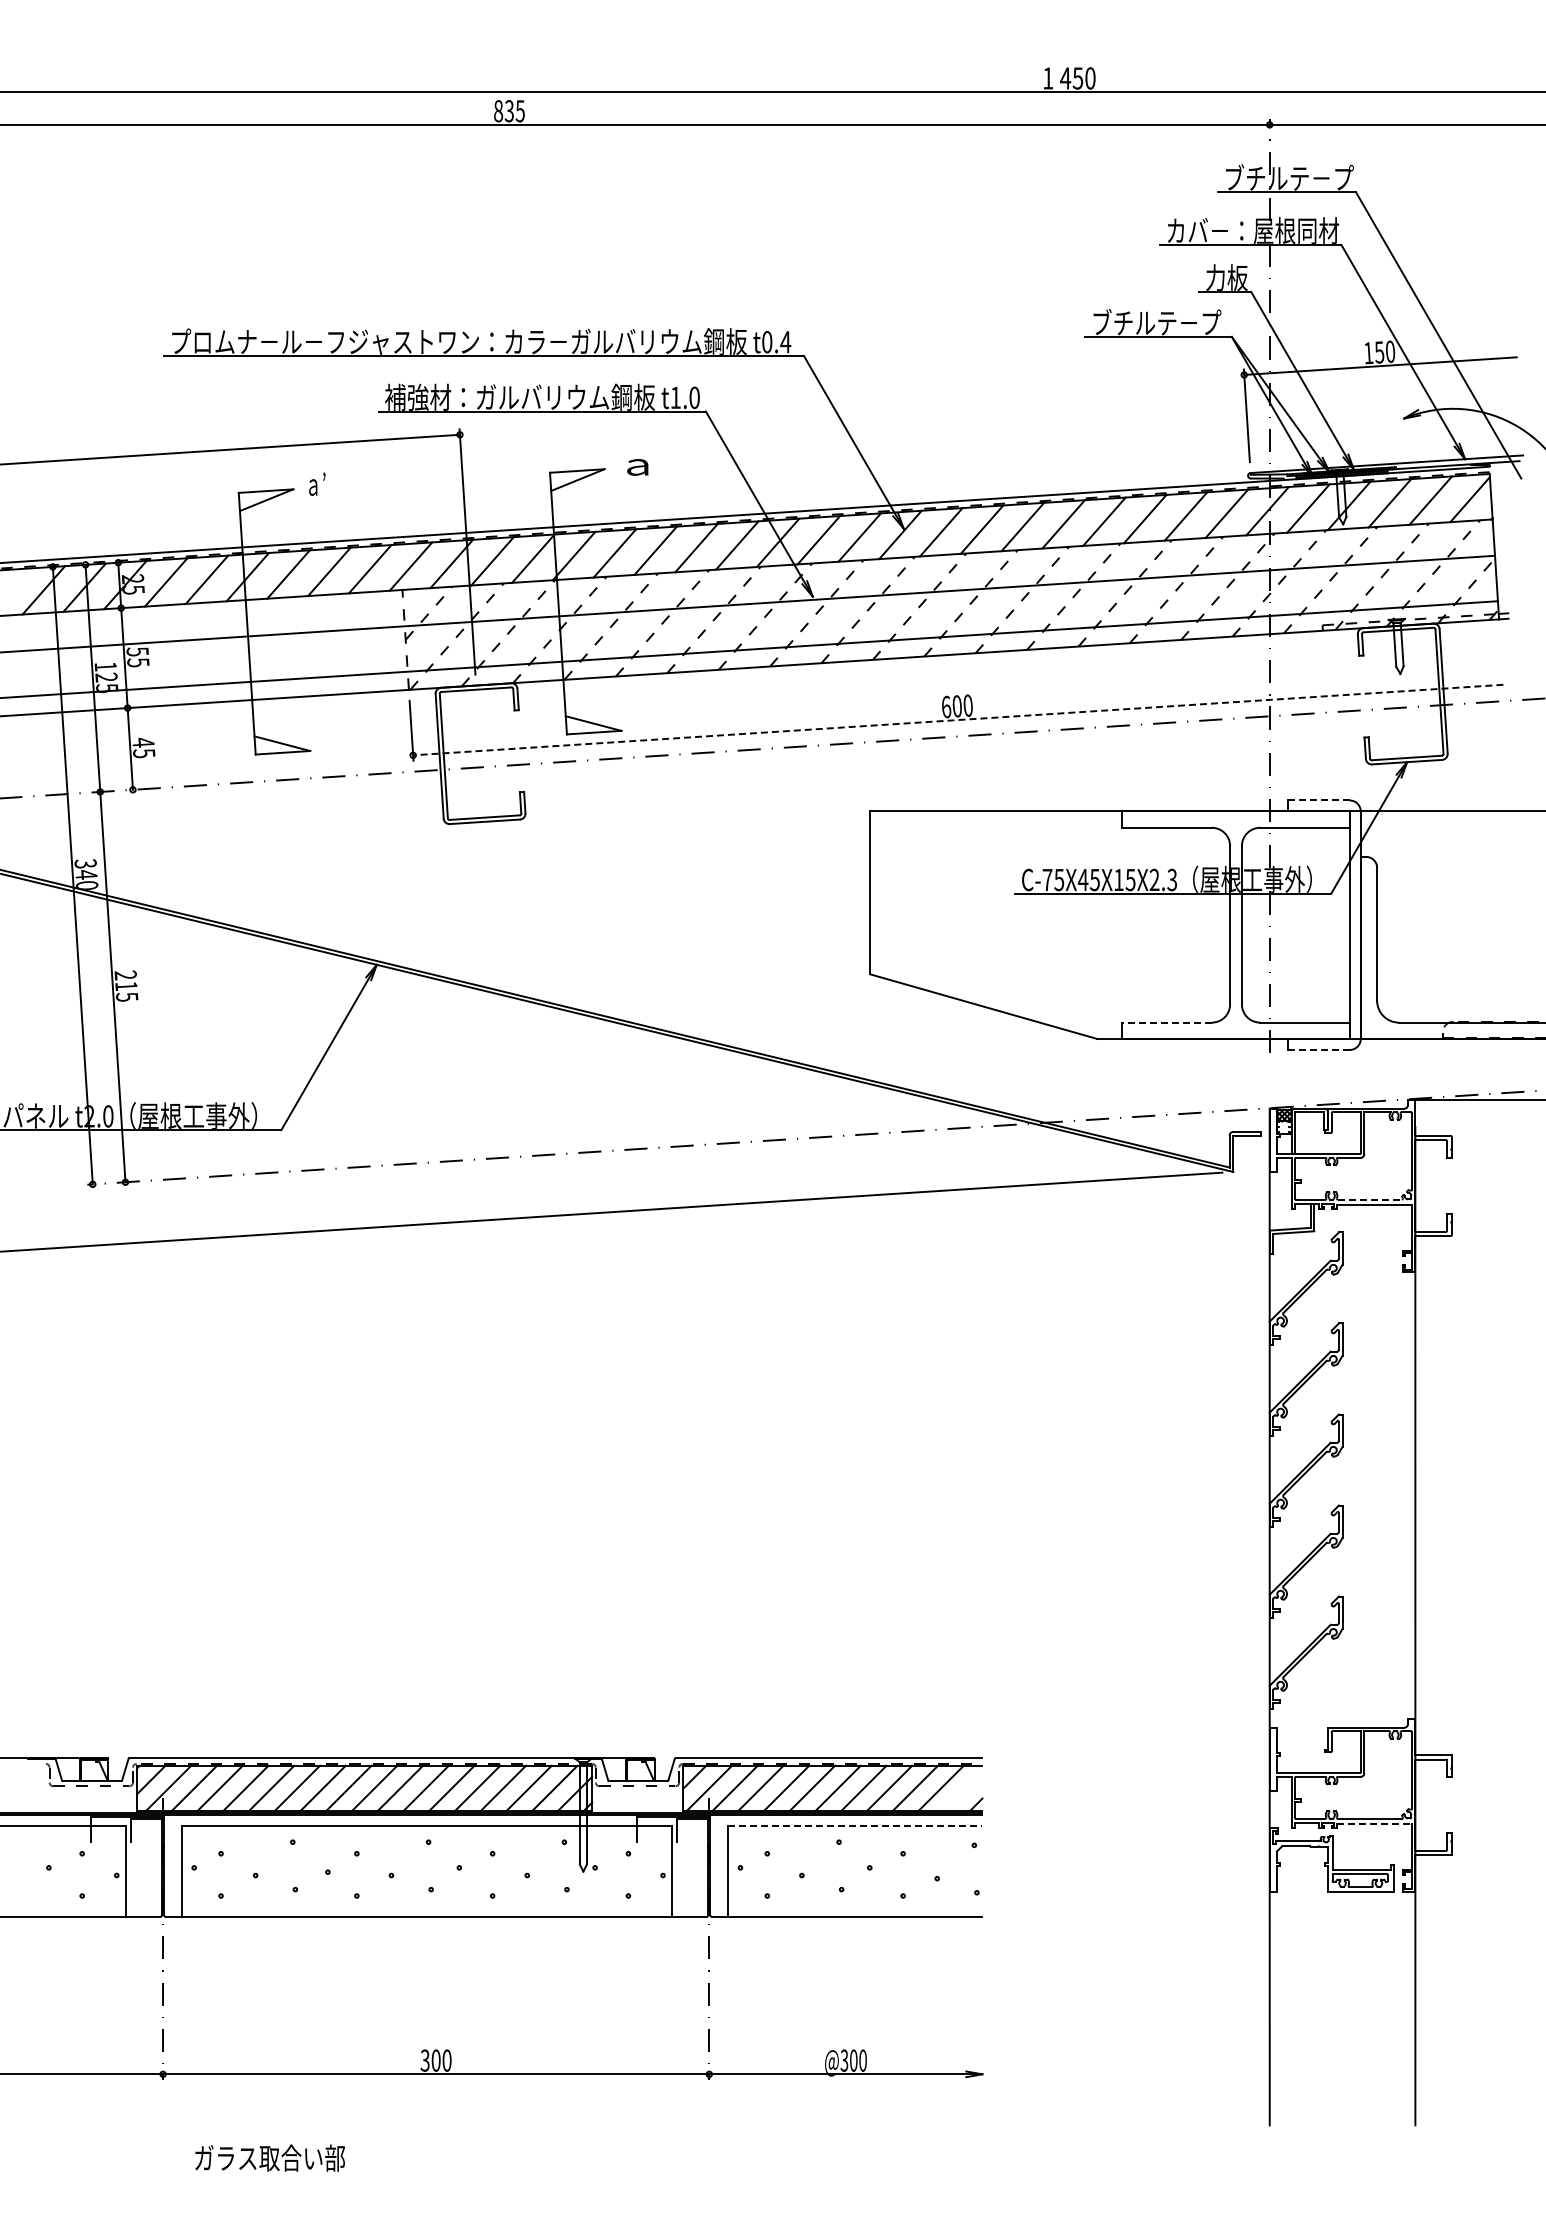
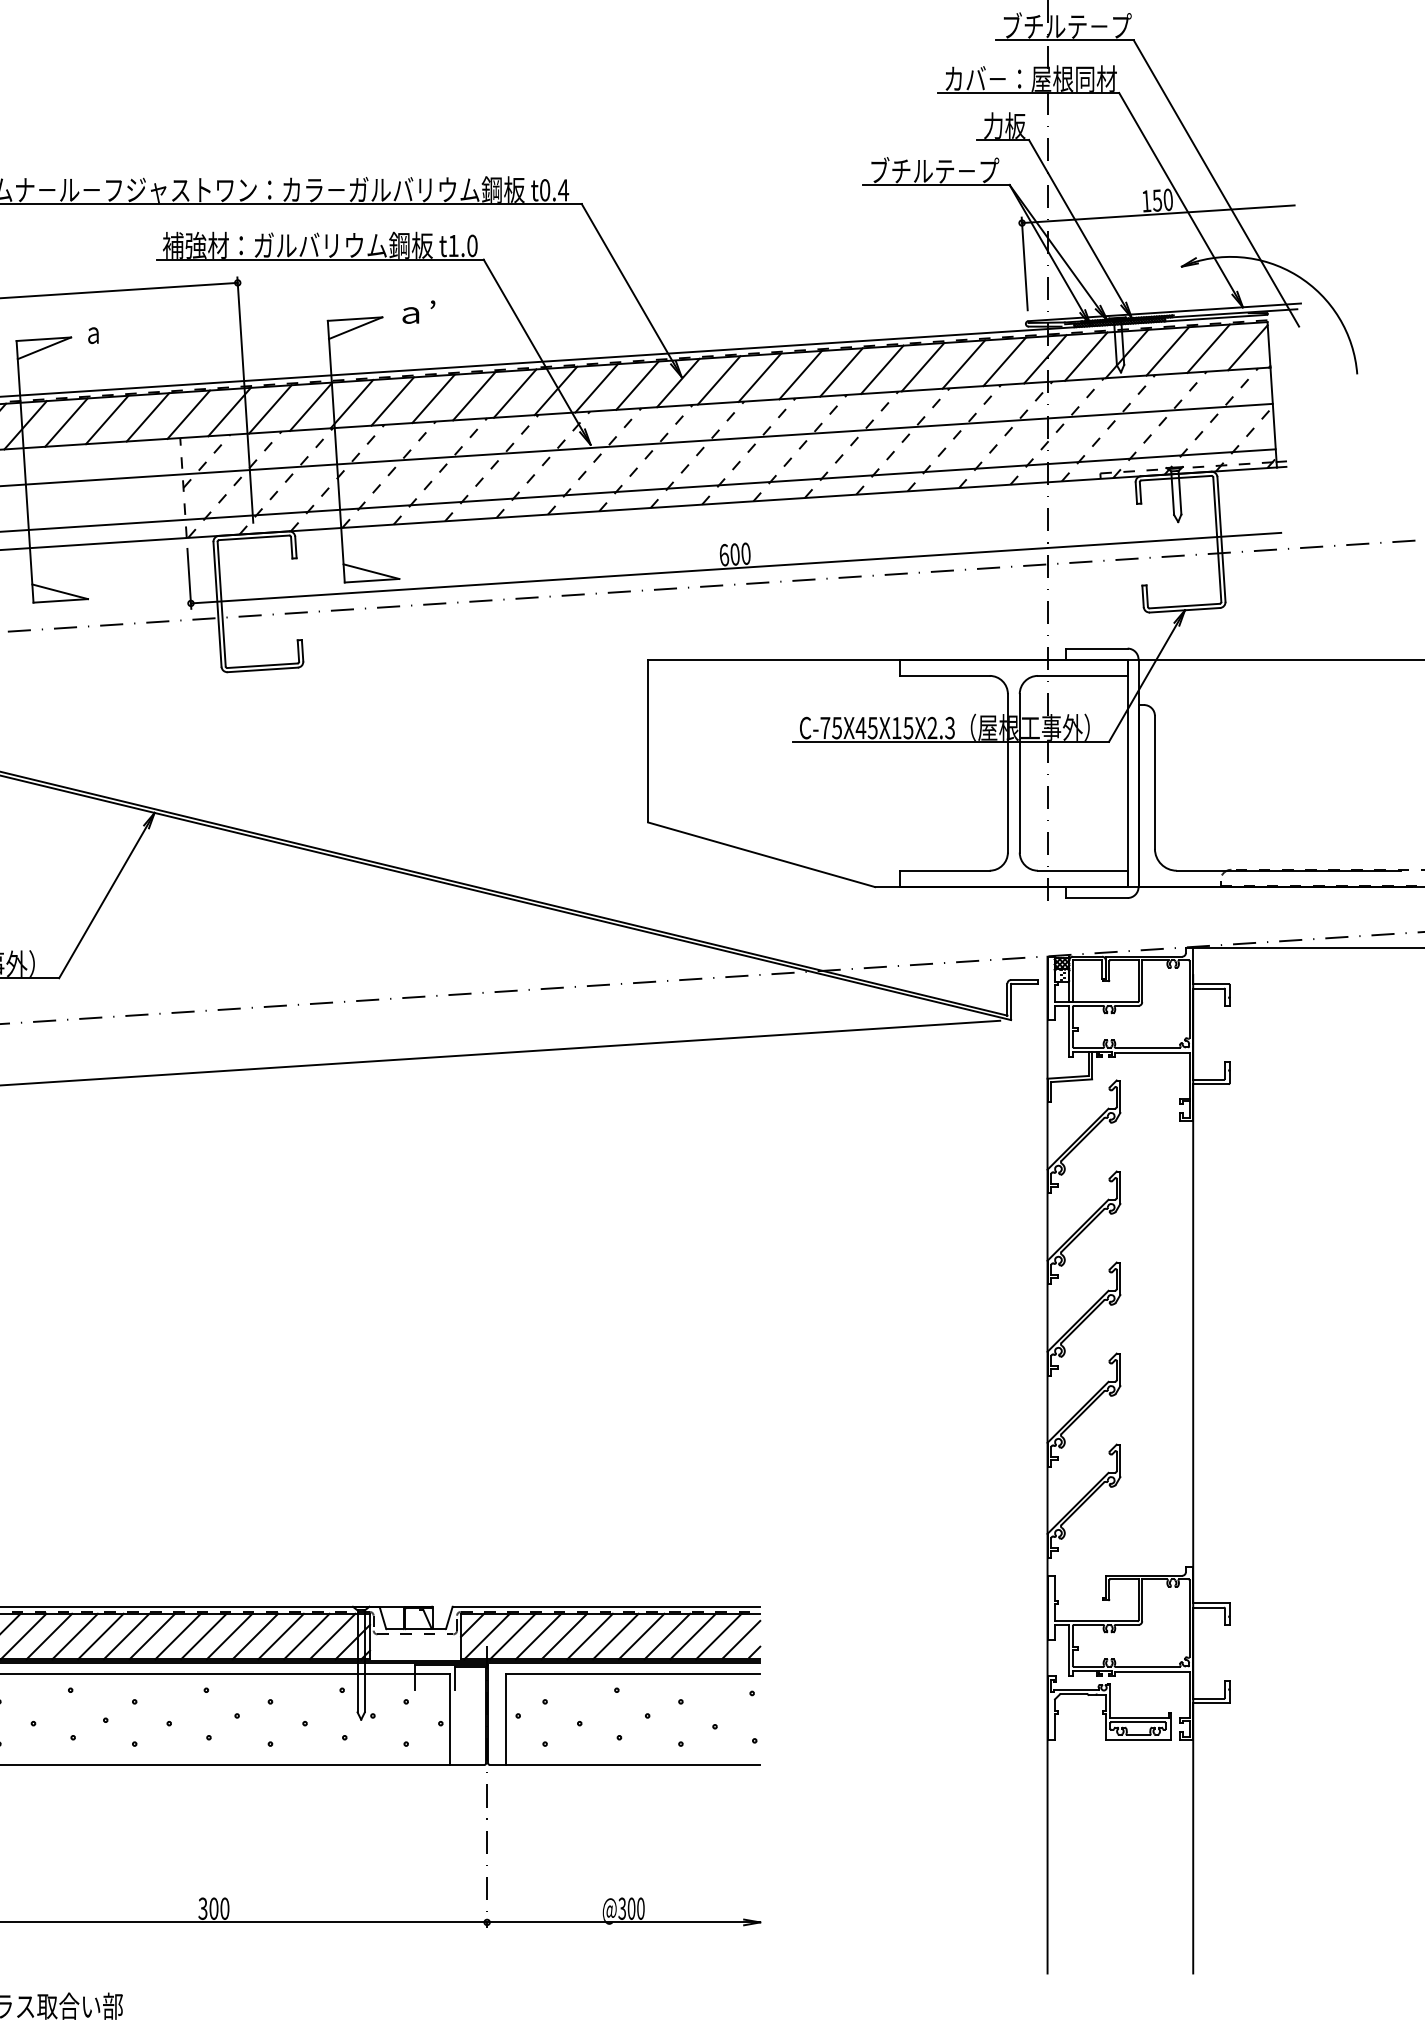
text: (640, 463) -> (418, 311), ａ -> ａ’
text: (317, 483) -> (95, 331), ａ’ -> ａ
line: (957, 720) -> (735, 568), dashed -> solid
line: (1318, 800) -> (1096, 648), dashed -> solid
line: (1167, 1022) -> (945, 870), dashed -> solid
line: (1318, 1049) -> (1096, 897), dashed -> solid
line: (1370, 1199) -> (1148, 1047), dashed -> solid
line: (963, 1791) -> (741, 1639), added
line: (1374, 1824) -> (1152, 1672), dashed -> solid
line: (855, 1825) -> (633, 1673), dashed -> solid

